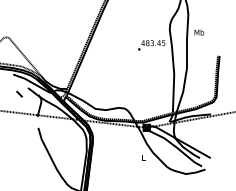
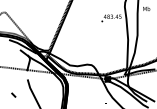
line: (19, 93) -> (13, 94), moved

